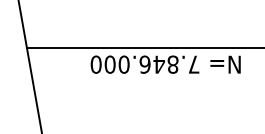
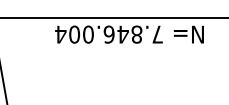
text: (96, 64) -> (61, 34), 7.846.000 -> 7.846.004

